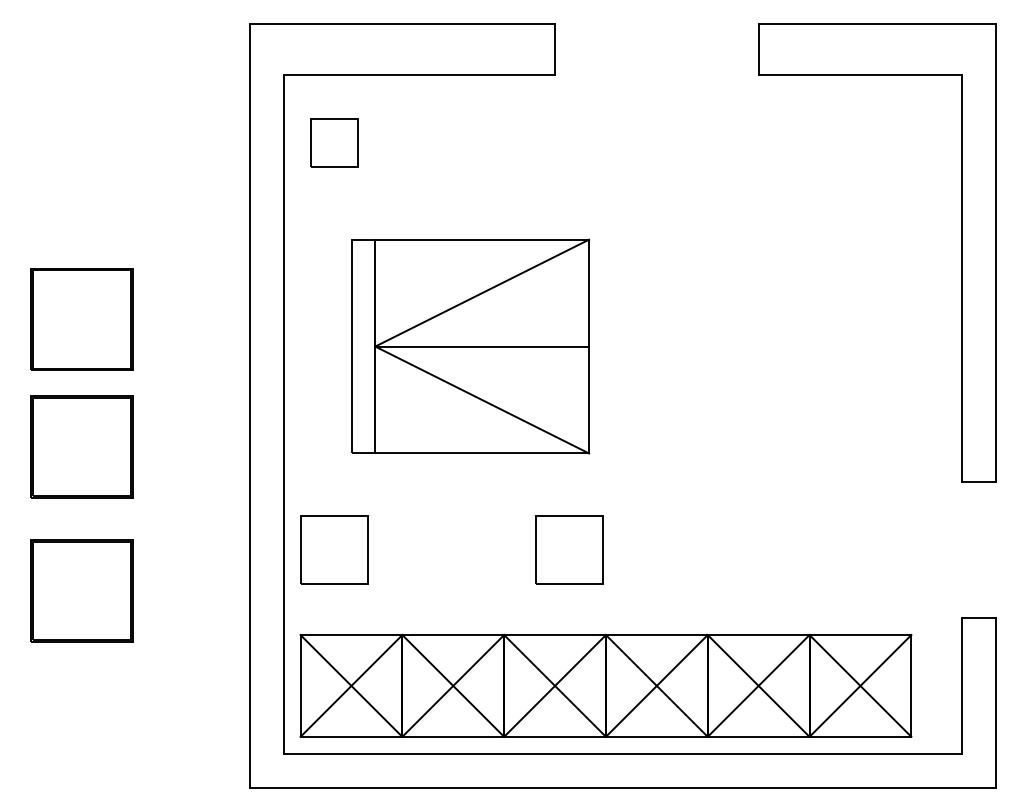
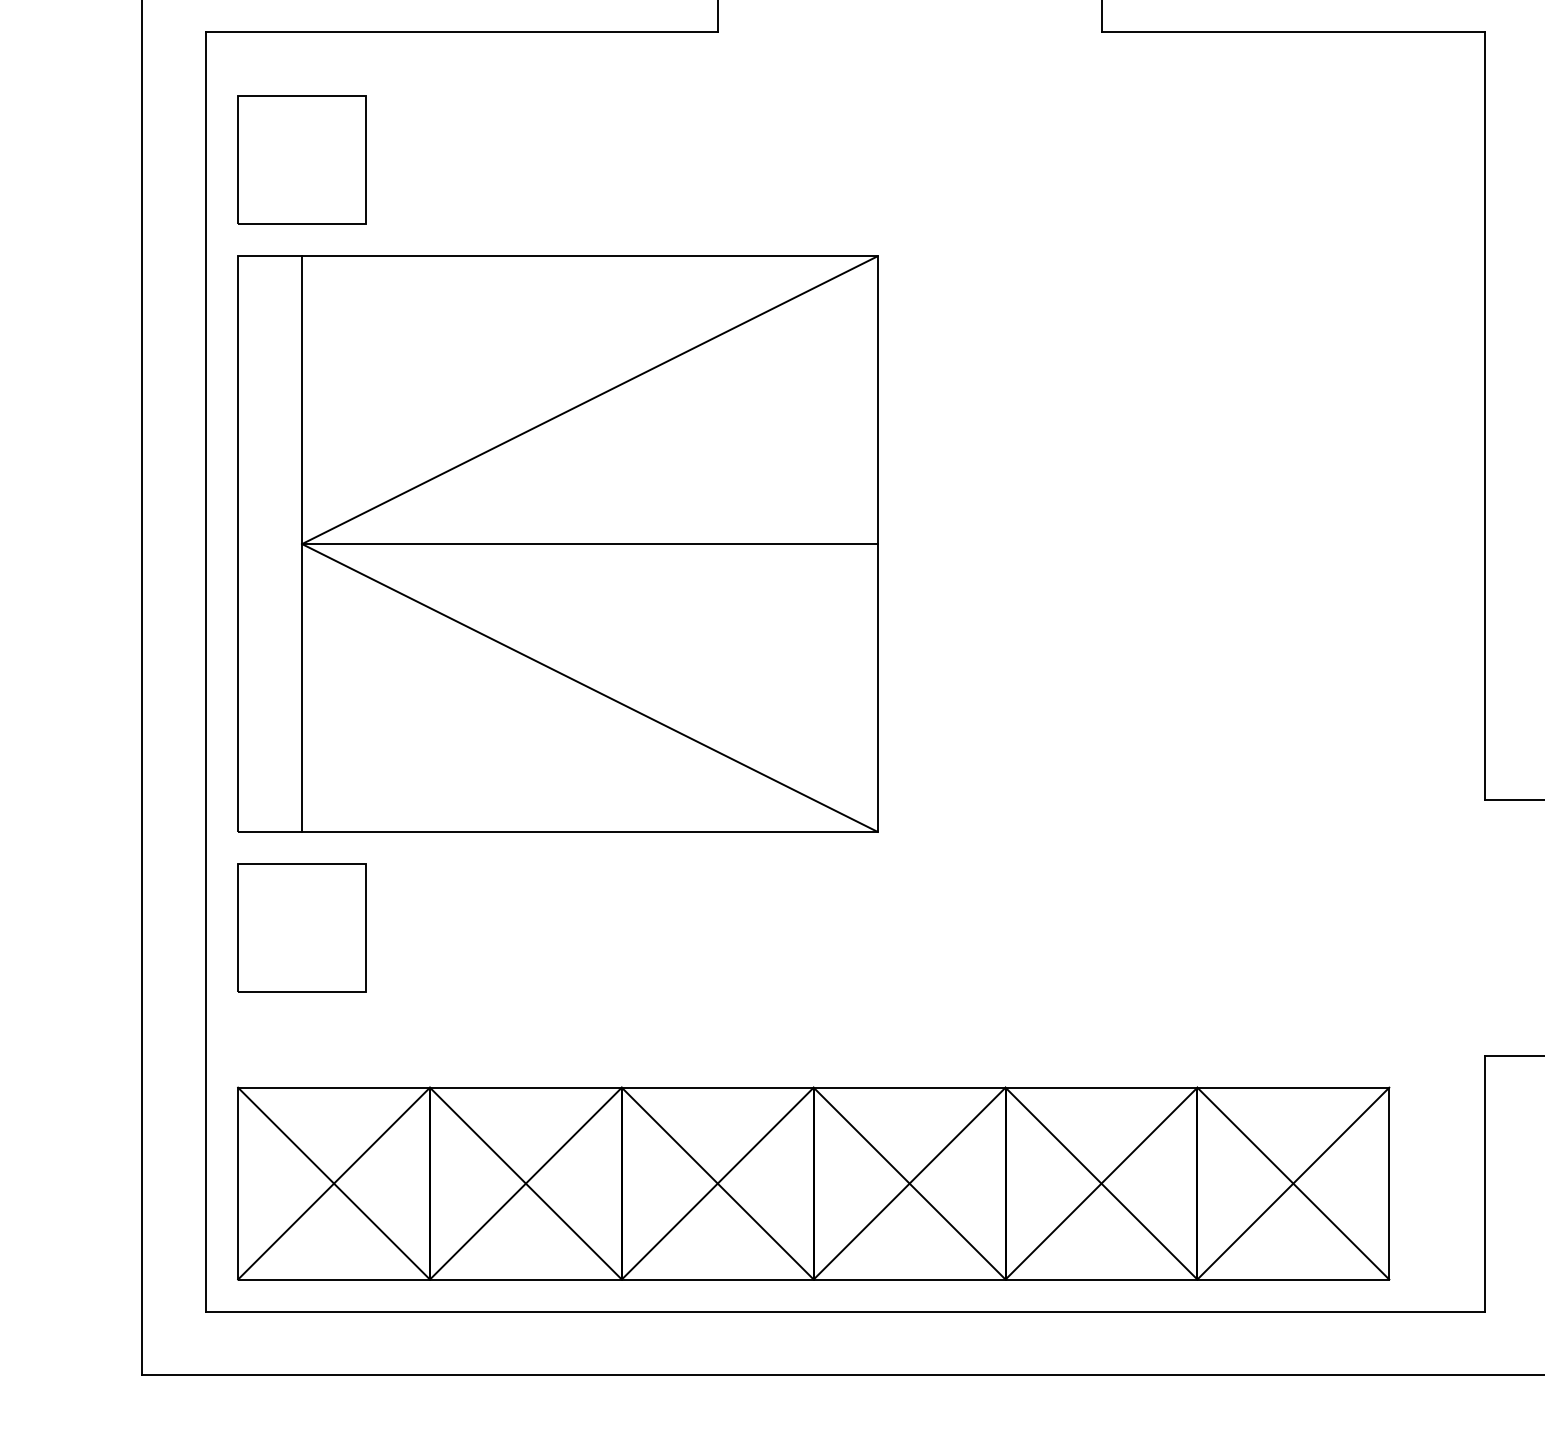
part: (334, 142) -> (302, 159), size x1.43
part: (470, 346) -> (558, 543), size x1.43
part: (569, 549) -> (744, 926), removed

